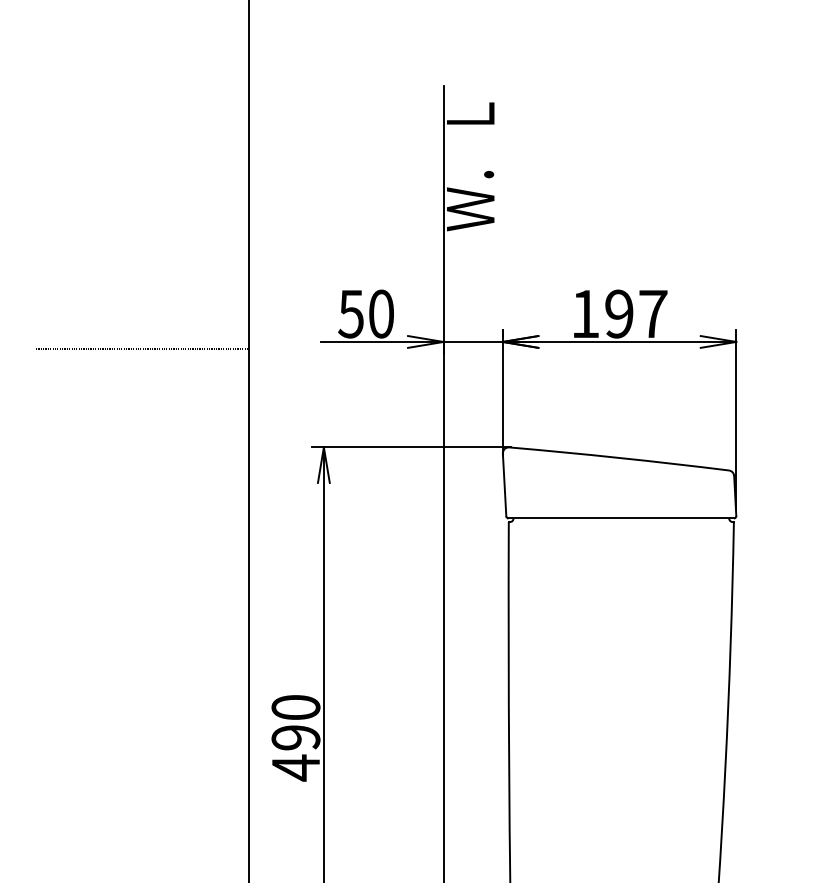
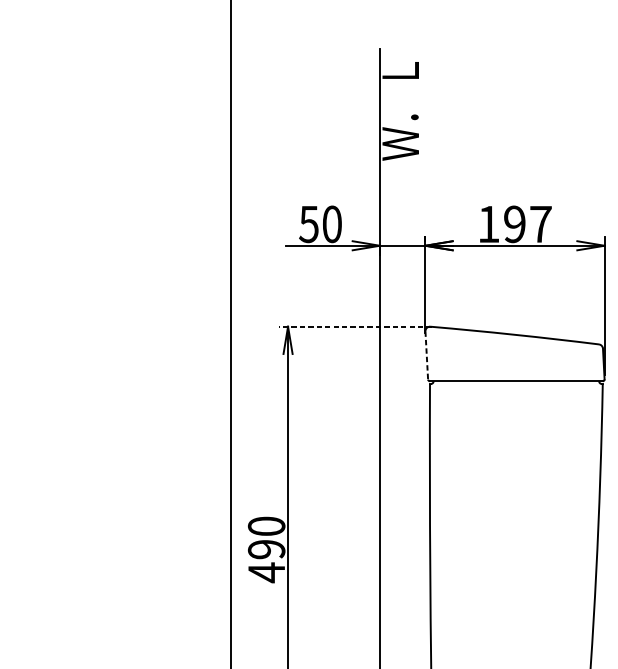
line: (142, 349) -> (148, 251), removed
line: (411, 447) -> (355, 326), solid -> dashed
line: (504, 485) -> (426, 355), solid -> dashed

